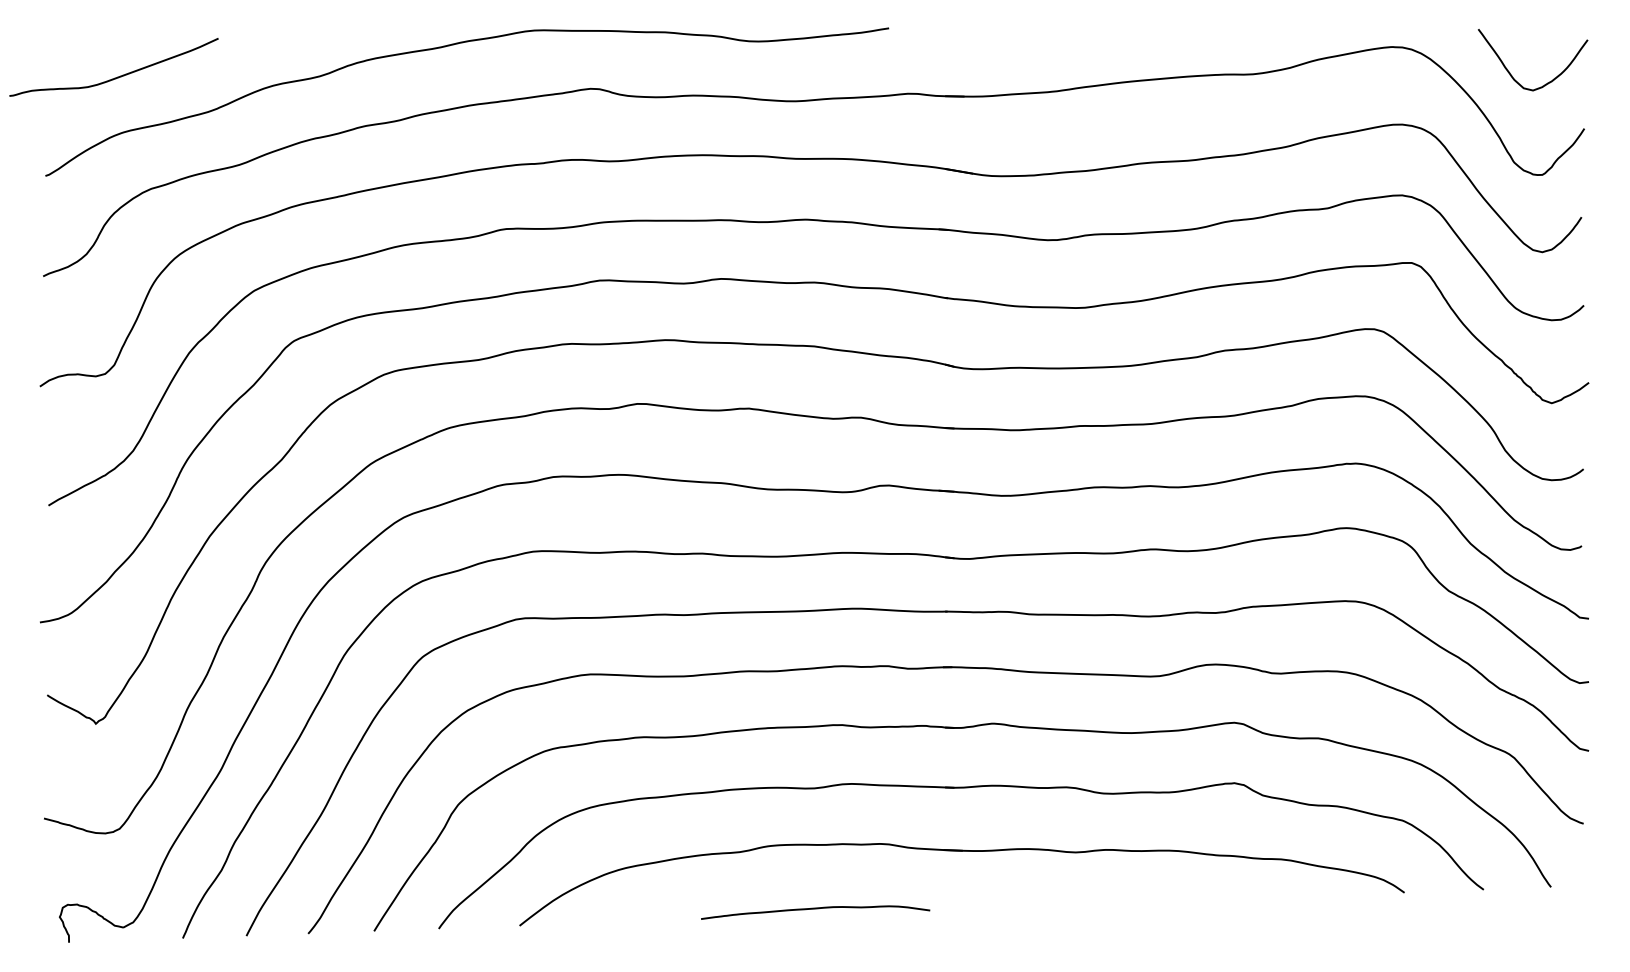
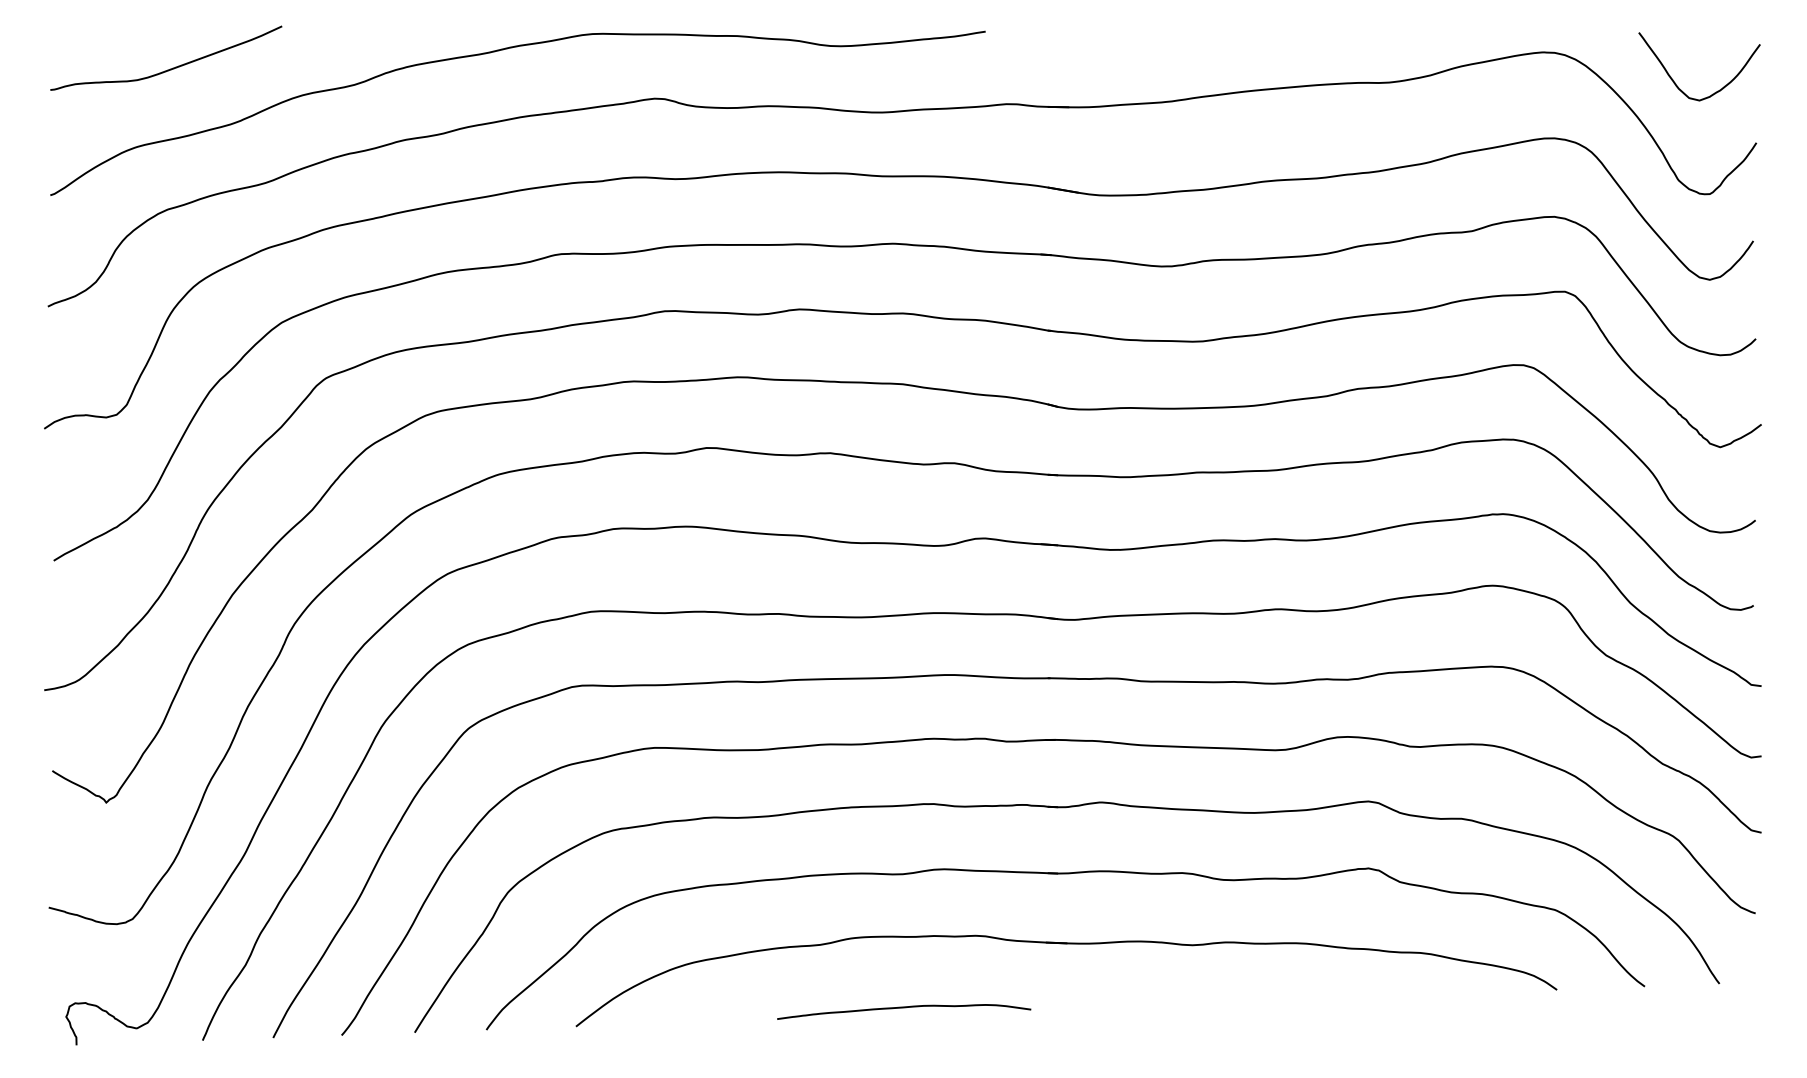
curve: (117, 76) -> (170, 68), moved

